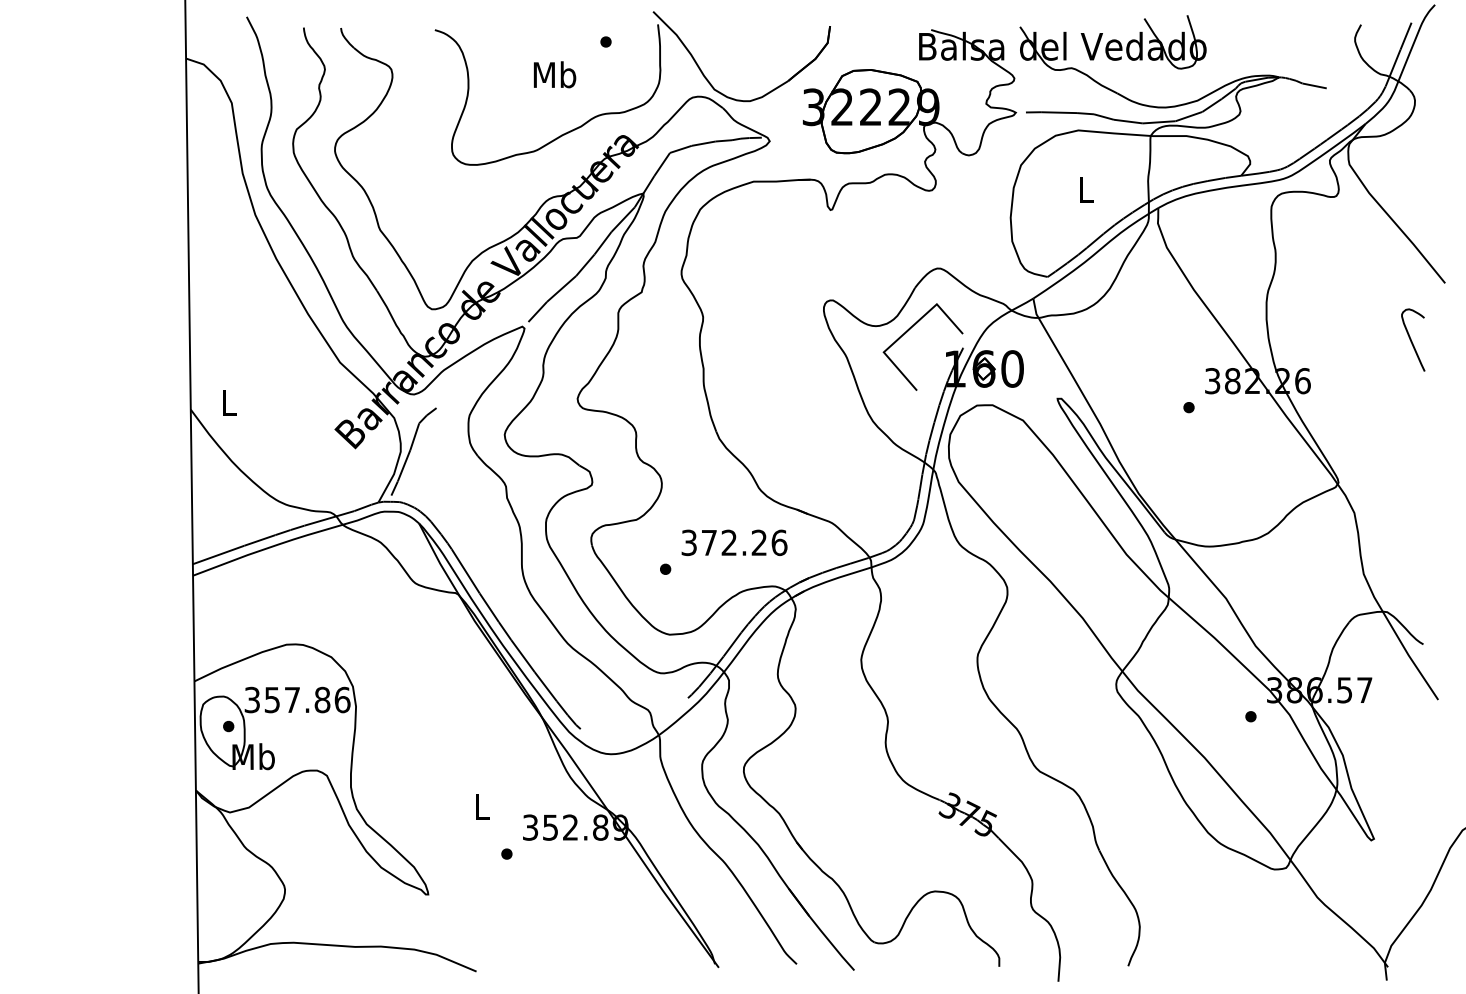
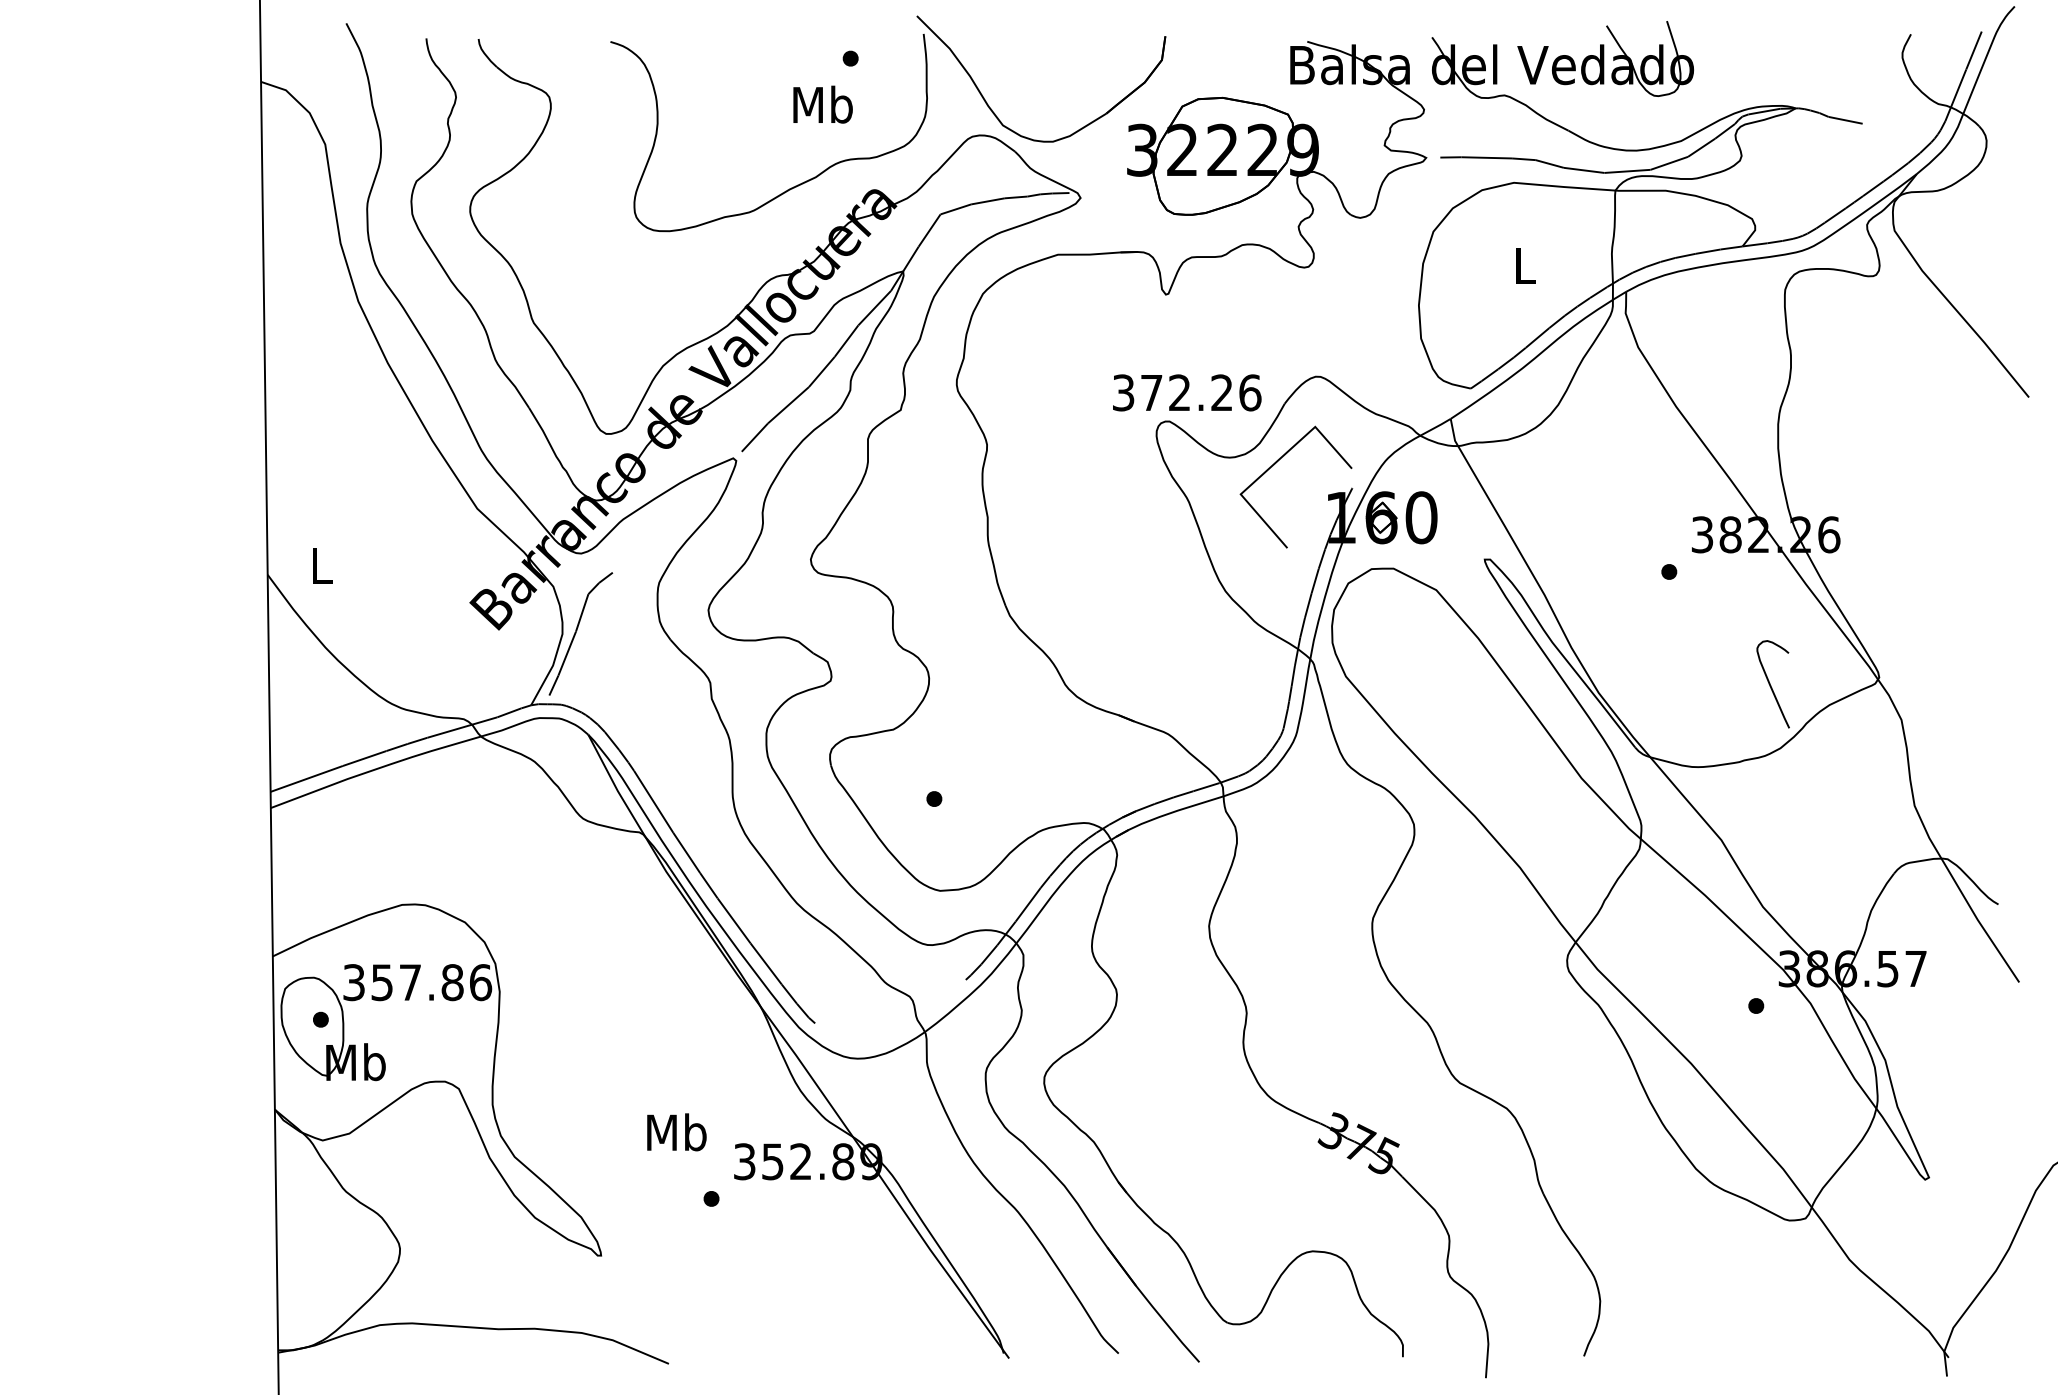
text: (554, 74) -> (822, 104), moved
curve: (1412, 341) -> (1771, 685), moved
text: (734, 542) -> (1187, 392), moved
text: (481, 806) -> (676, 1132), L -> Mb

